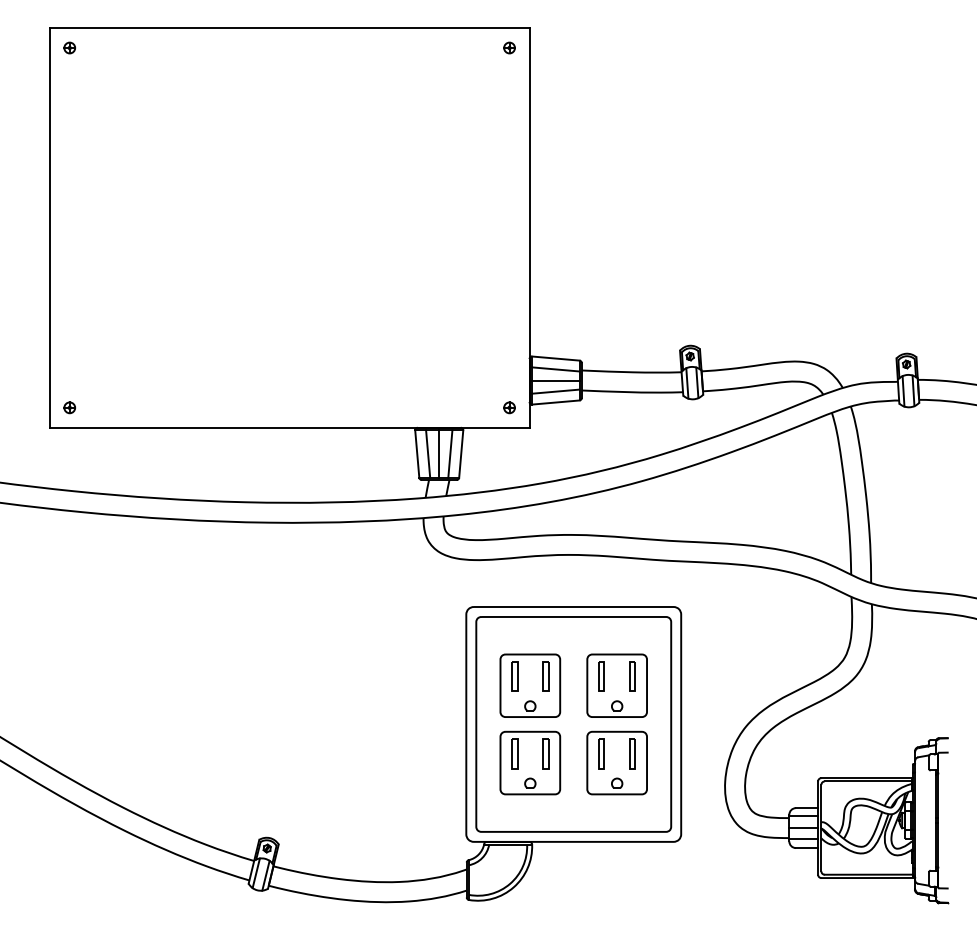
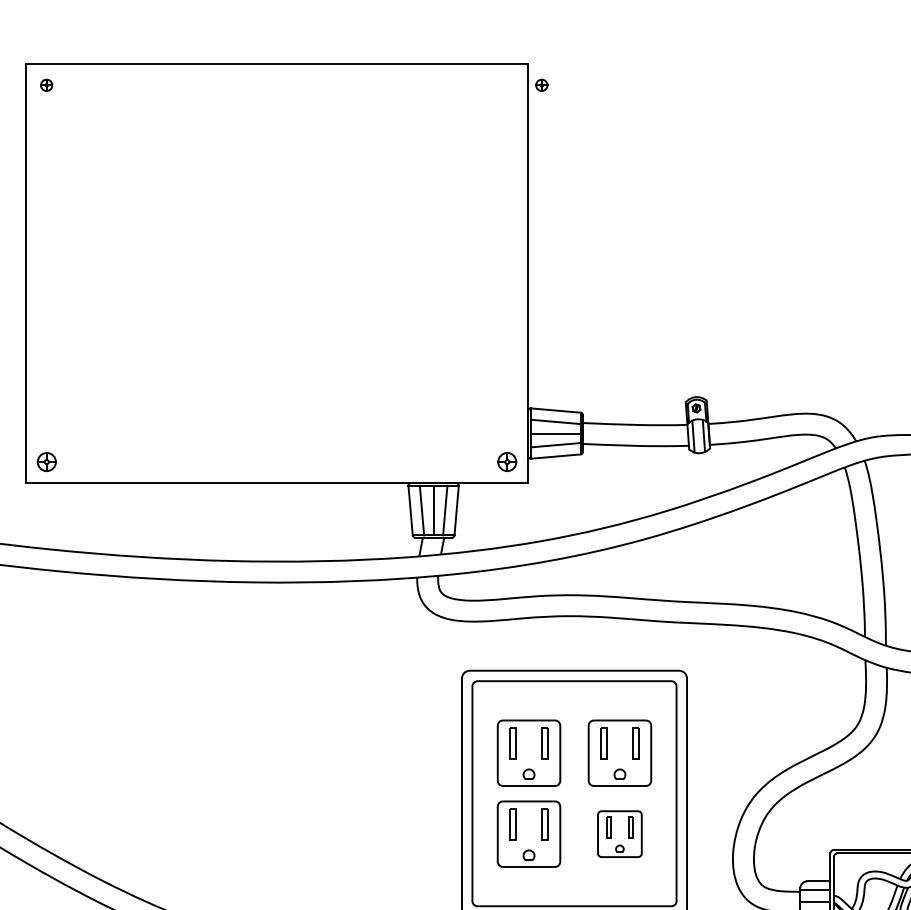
part: (509, 47) -> (541, 84), moved
part: (69, 407) -> (46, 461), size x1.6
part: (509, 407) -> (507, 461), size x1.6
part: (616, 762) -> (619, 833), size x0.7

